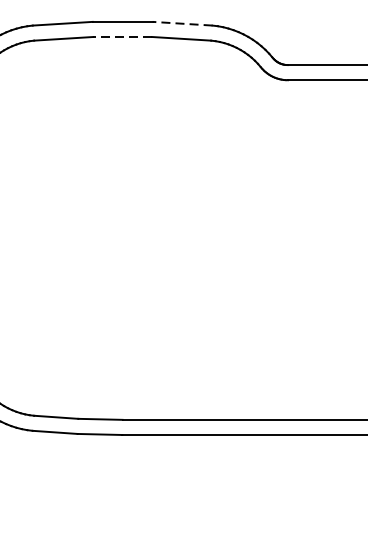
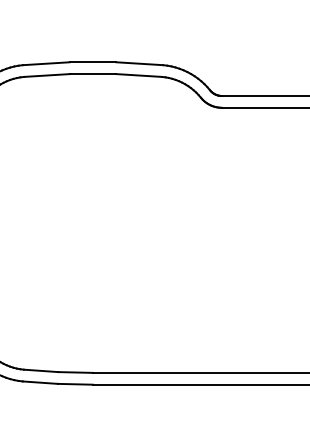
line: (182, 23) -> (139, 63), dashed -> solid
line: (121, 37) -> (92, 74), dashed -> solid

